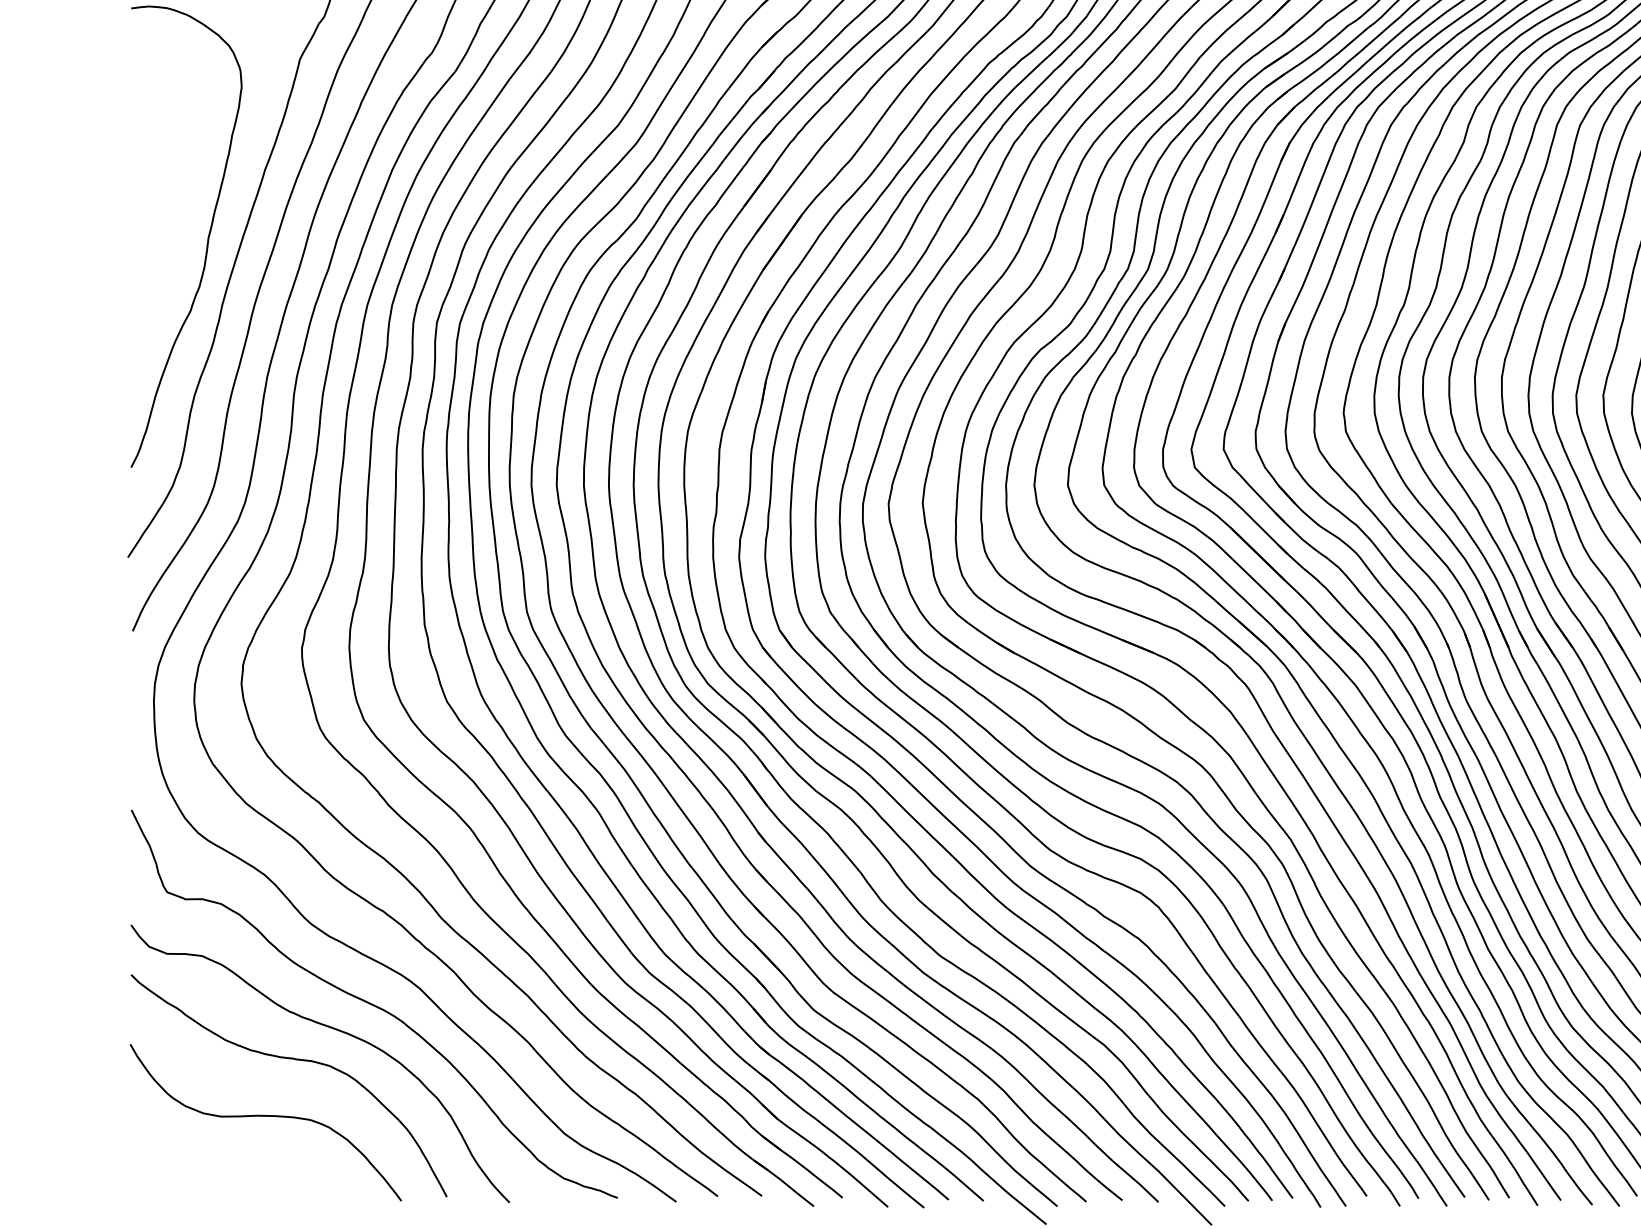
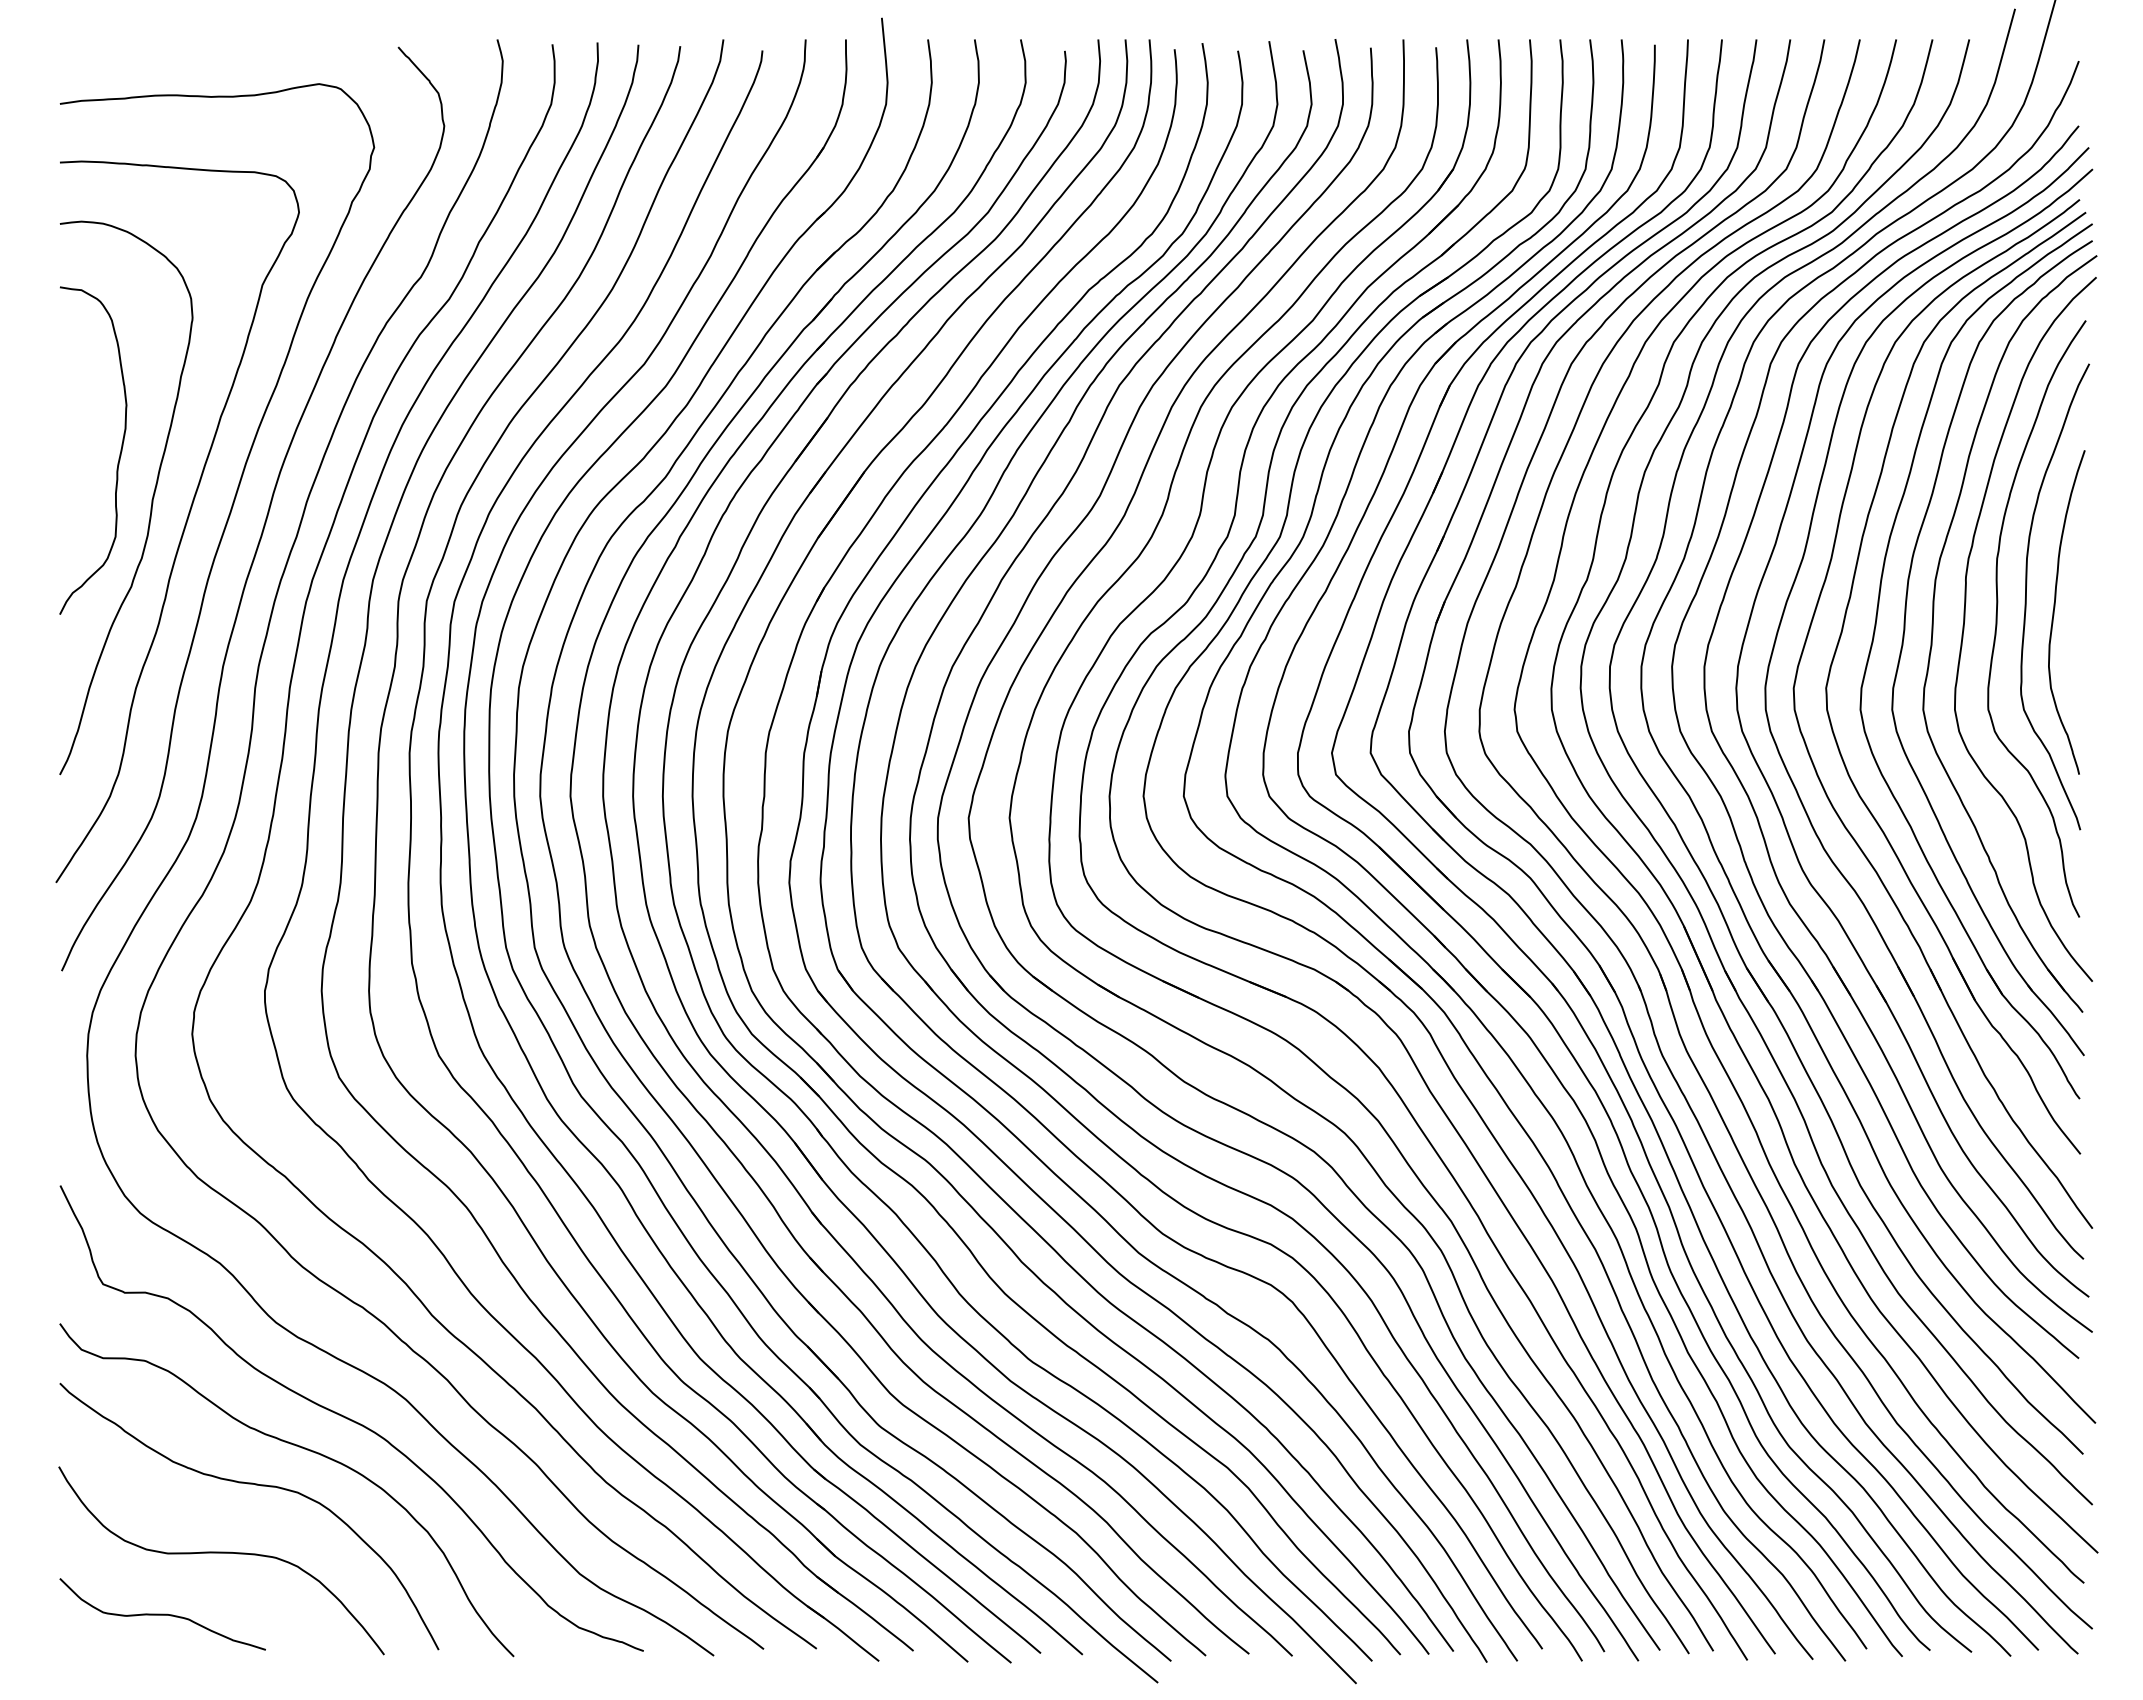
curve: (180, 199) -> (119, 453), added
curve: (216, 1167) -> (162, 1614), added

